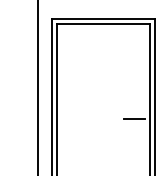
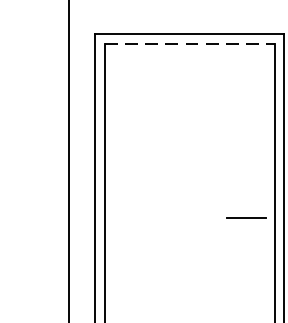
line: (104, 23) -> (191, 43), solid -> dashed

